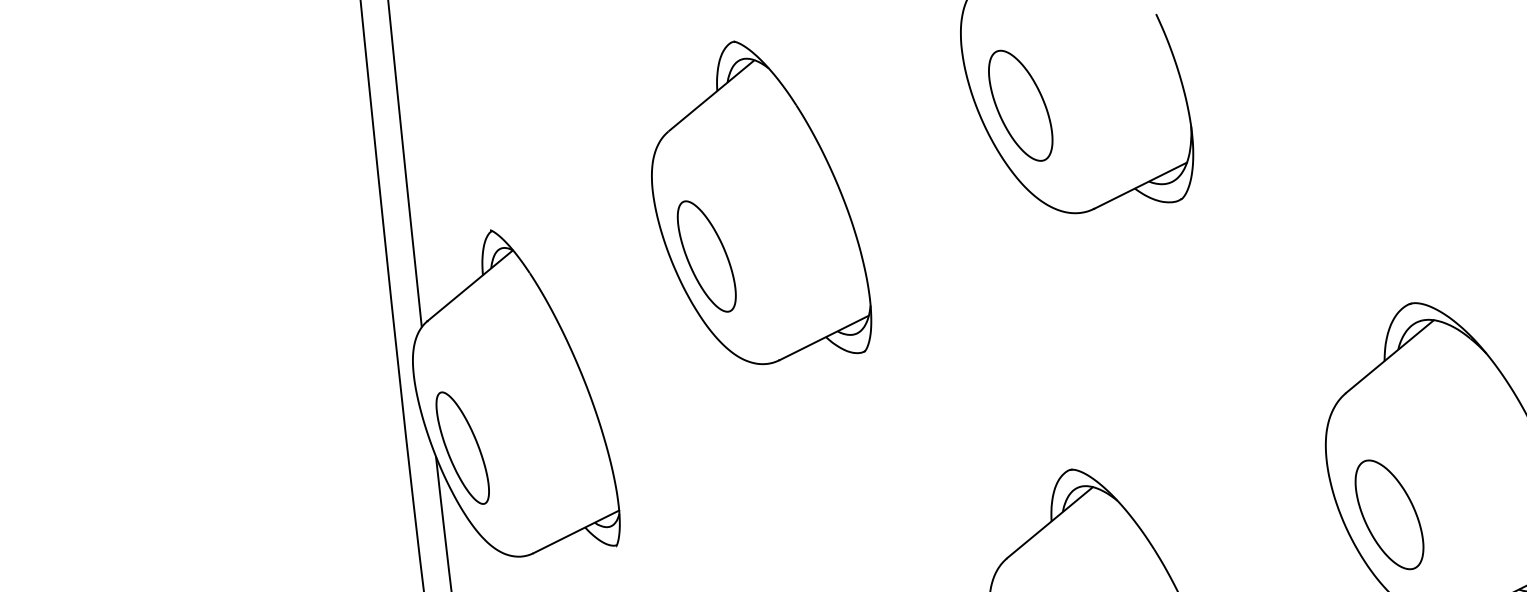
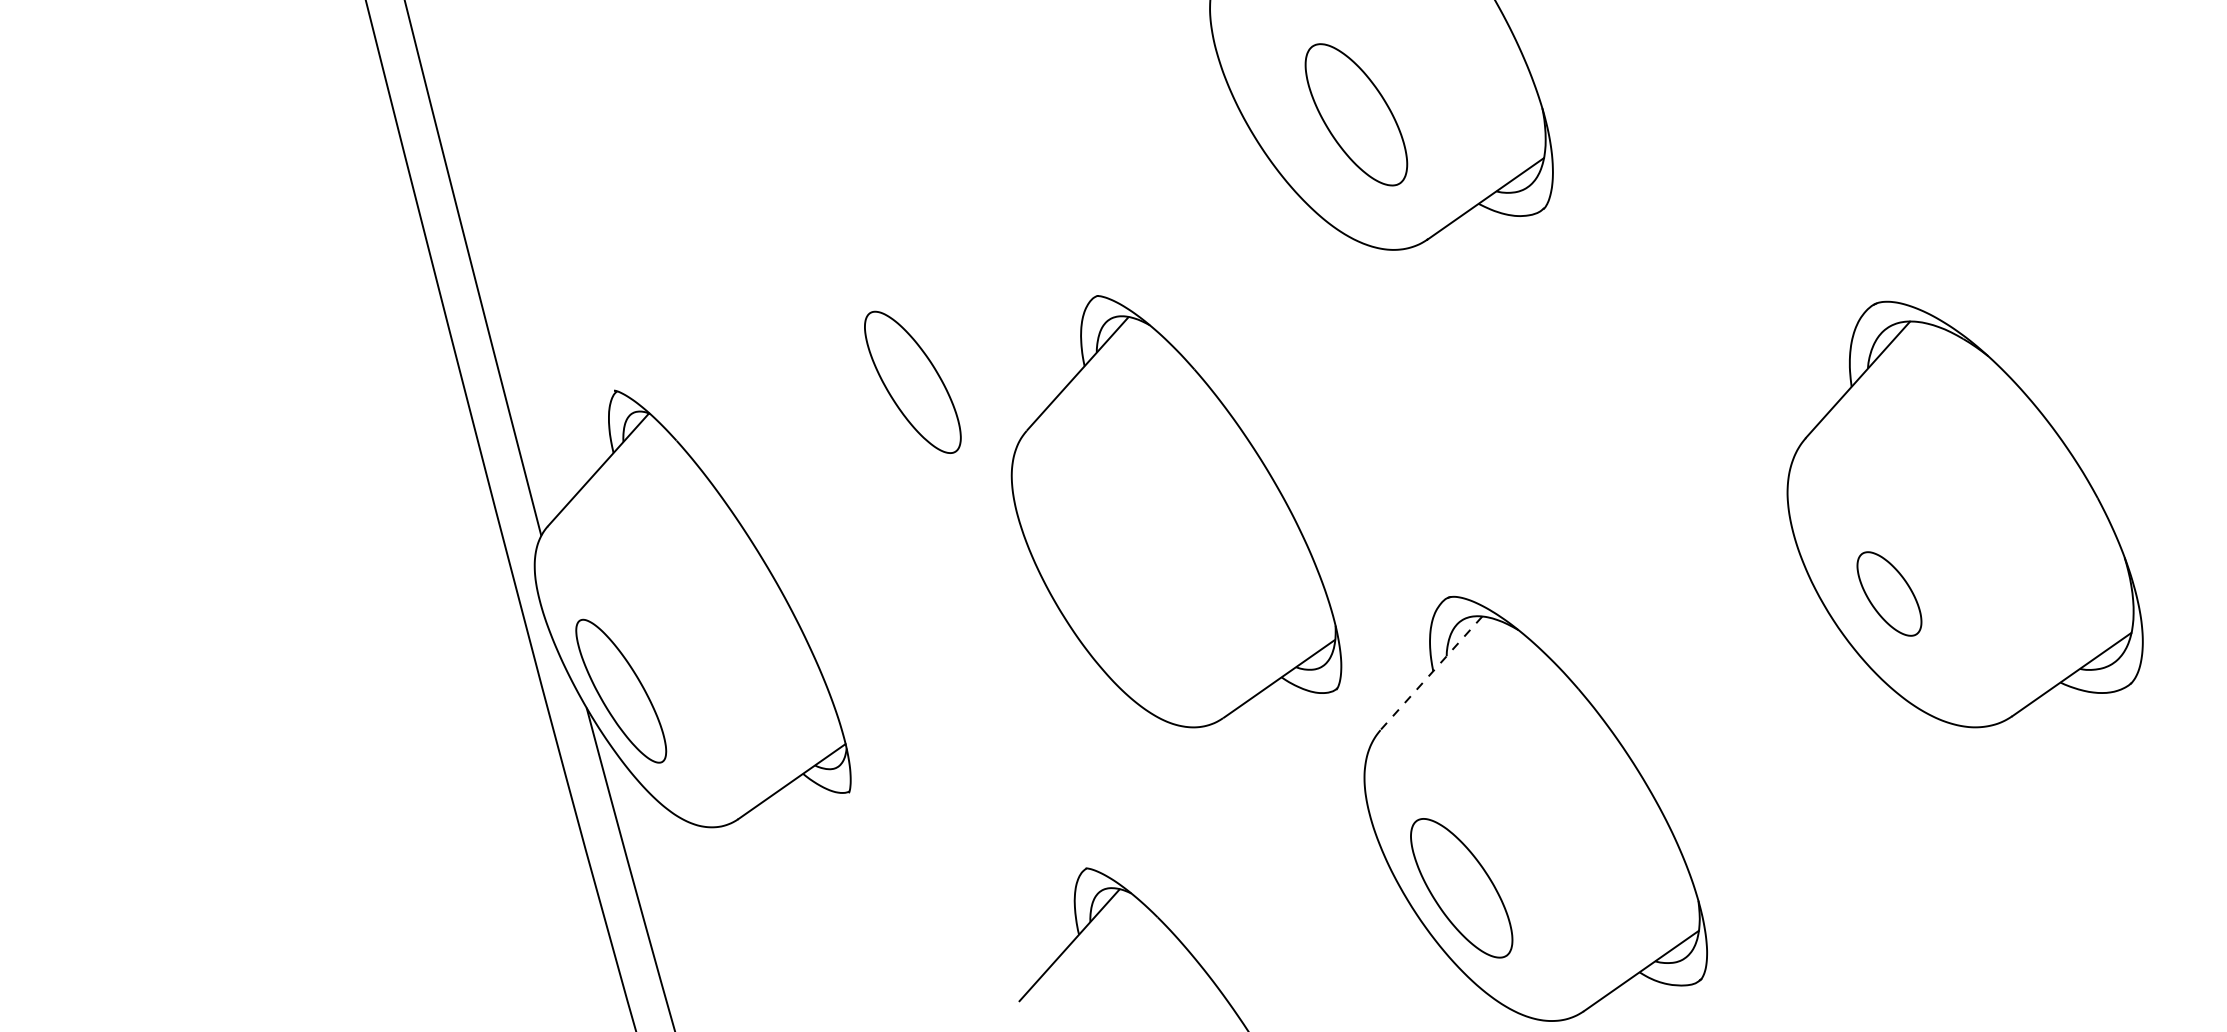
part: (1020, 105) -> (1356, 114), moved
part: (768, 205) -> (1176, 511), moved
part: (1389, 514) -> (1889, 593), size x0.6
line: (1049, 522) -> (1430, 673), solid -> dashed

